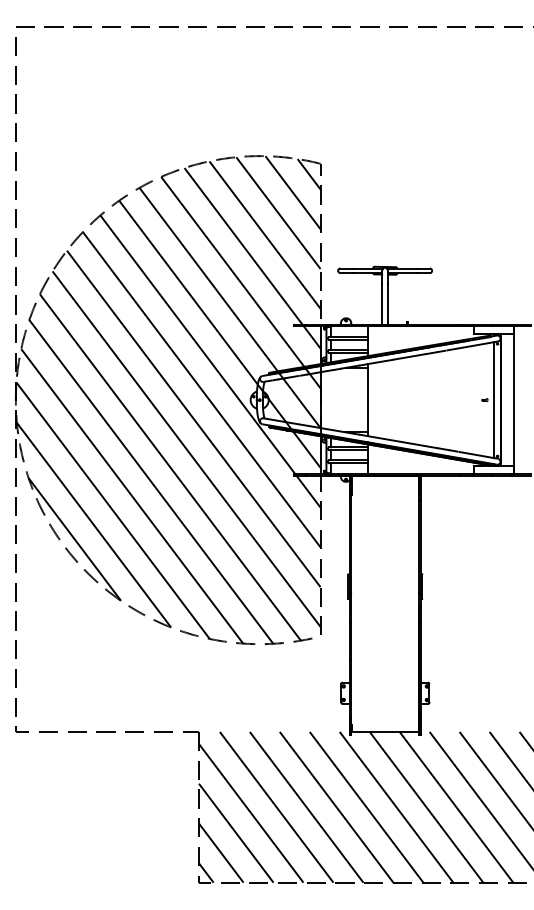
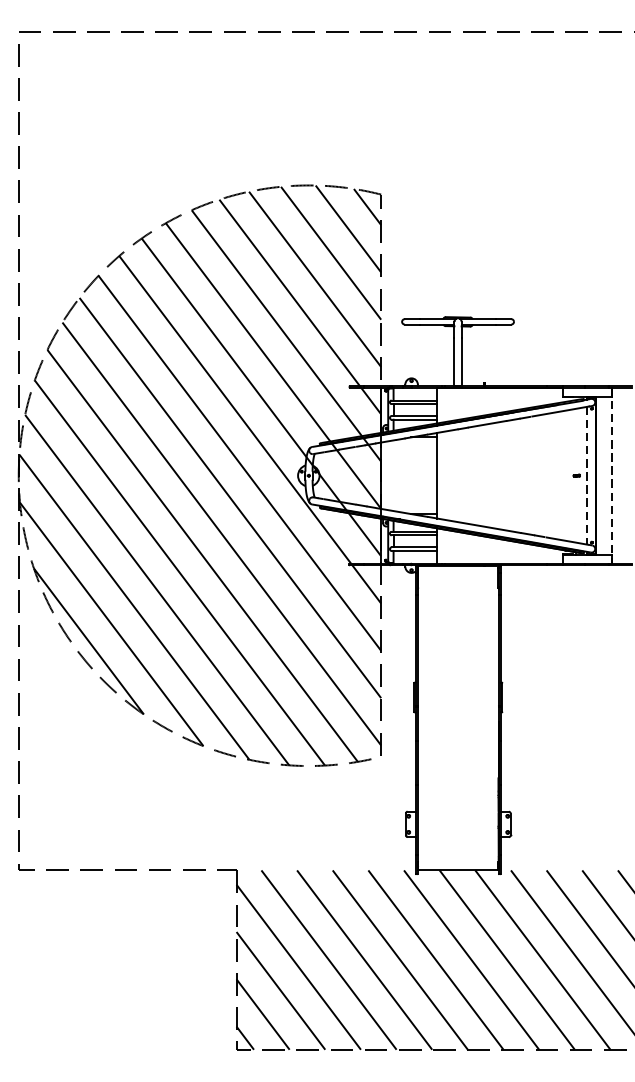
line: (493, 400) -> (586, 476), solid -> dashed
line: (514, 400) -> (611, 476), solid -> dashed

